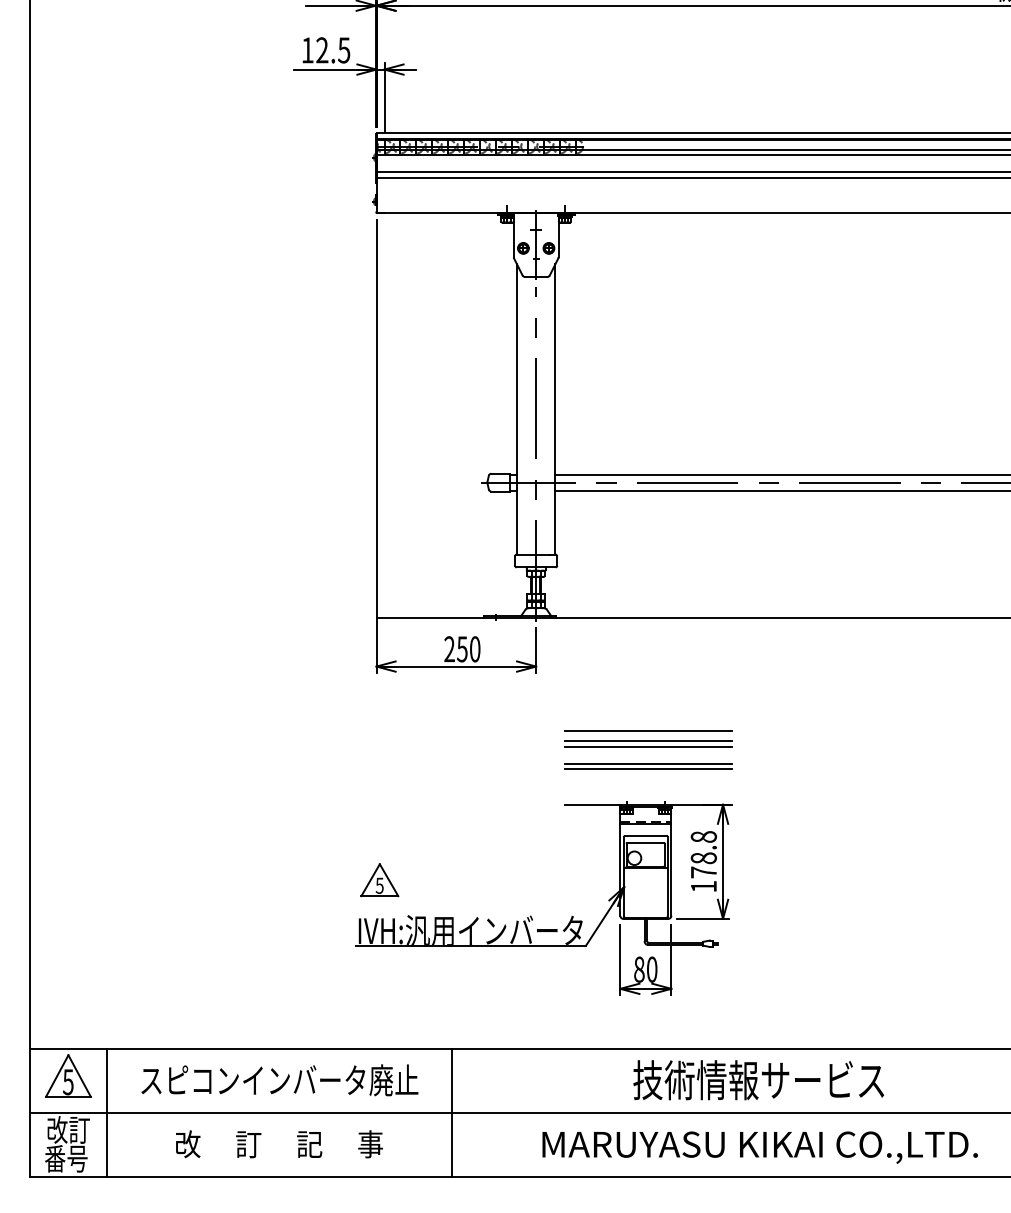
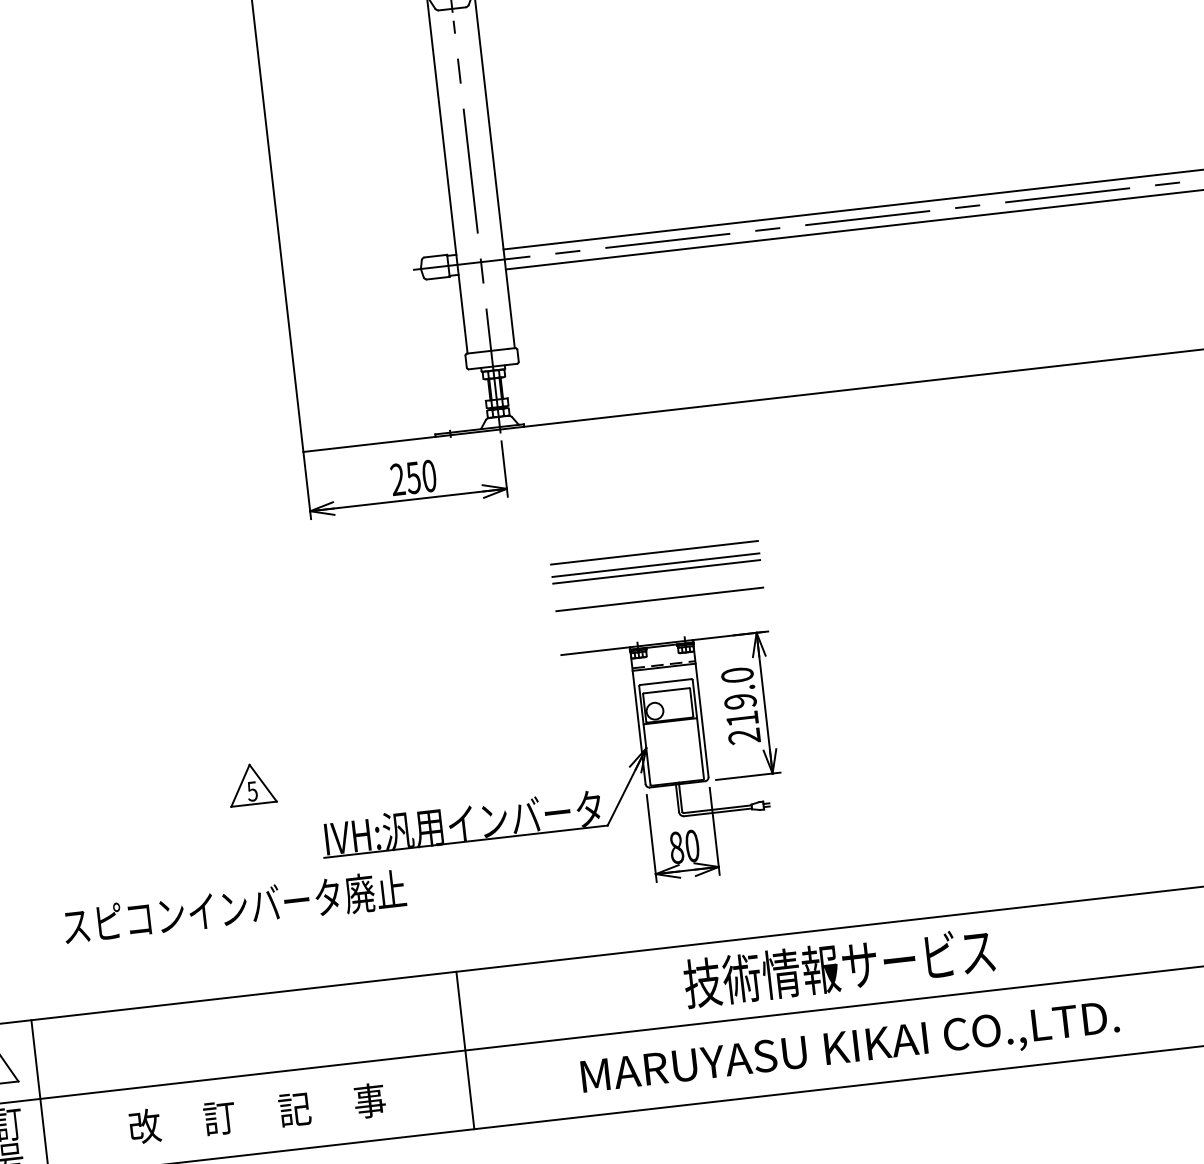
line: (648, 763) -> (658, 592), removed
text: (703, 861) -> (740, 705), 178.8 -> 219.0
part: (379, 880) -> (251, 784), moved
text: (279, 1080) -> (234, 908), moved

